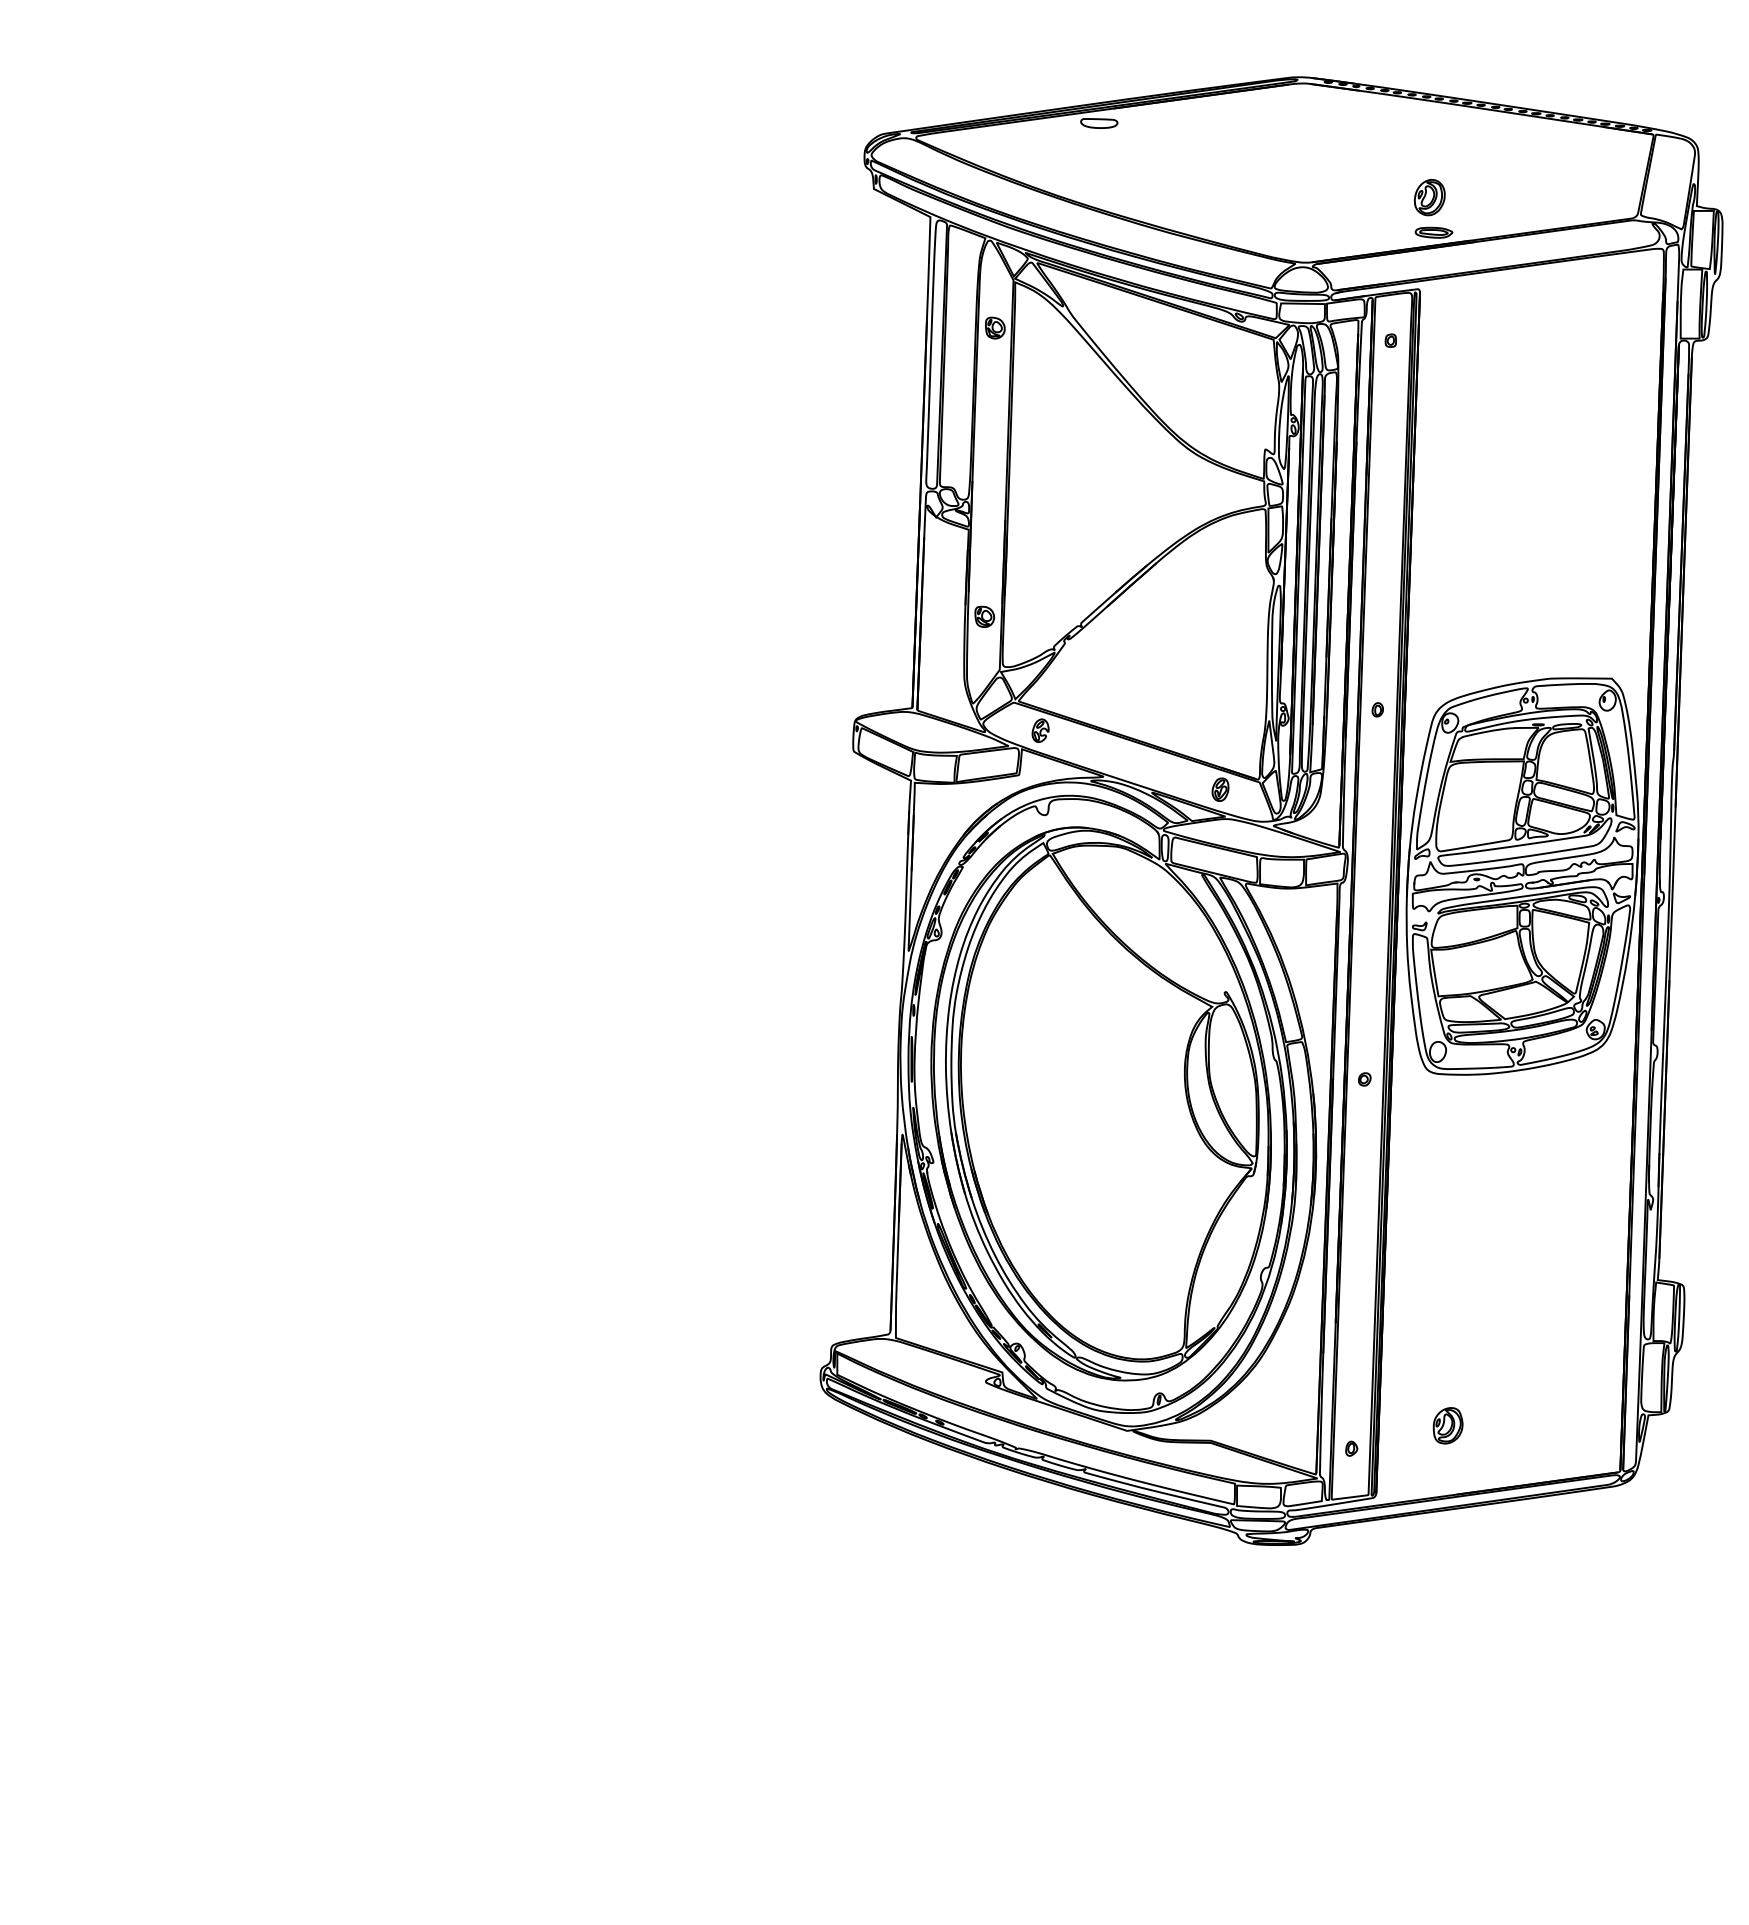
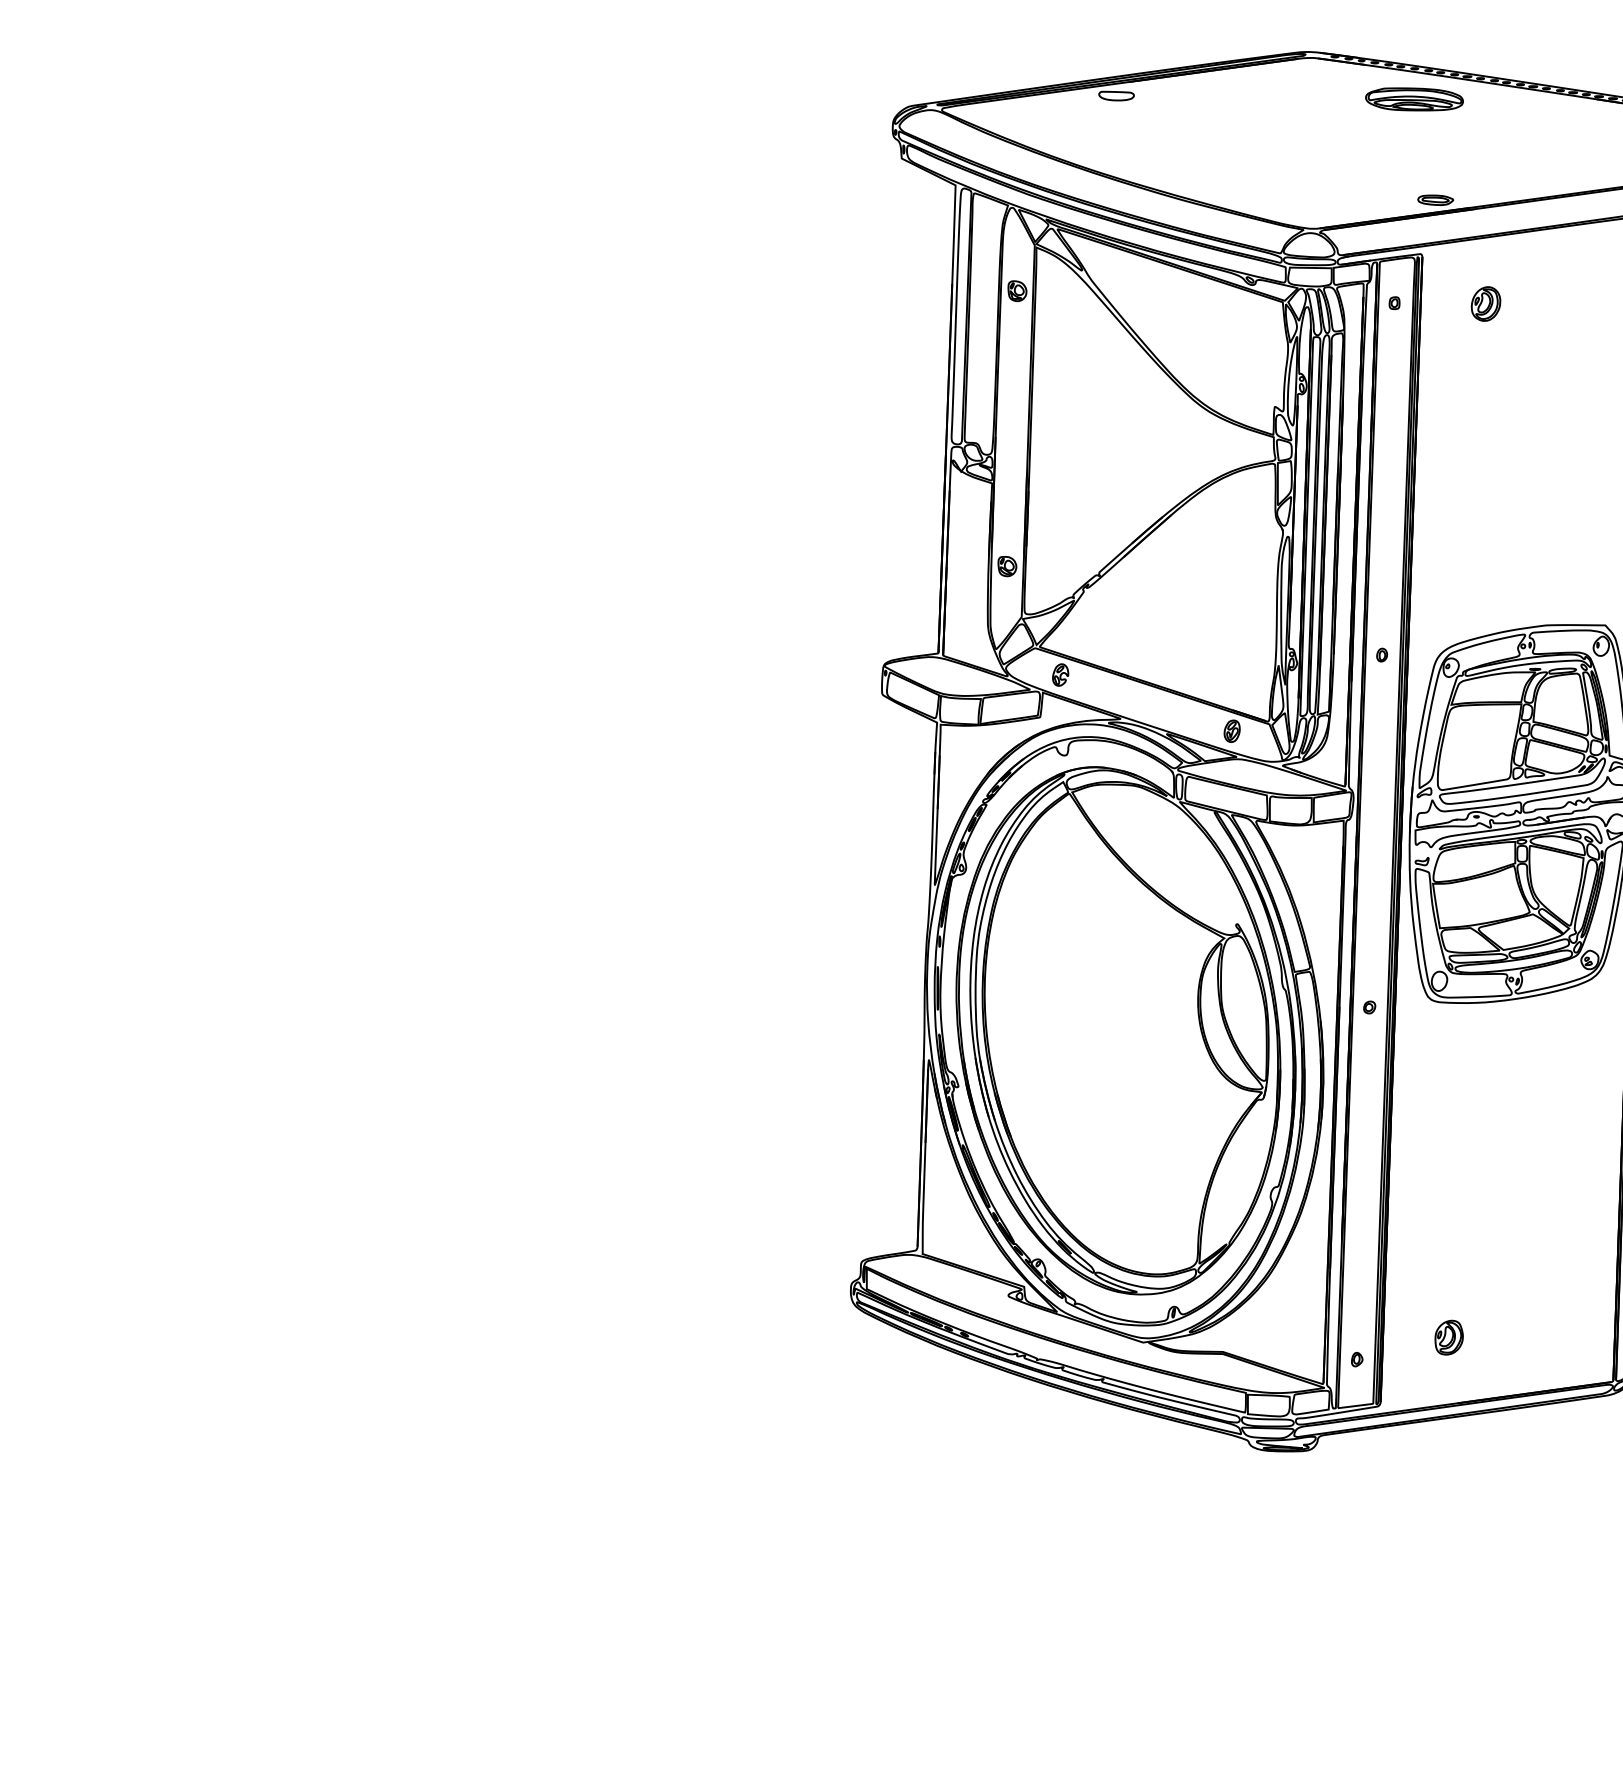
part: (1411, 126) -> (1414, 98), added
part: (1429, 197) -> (1485, 303), moved

